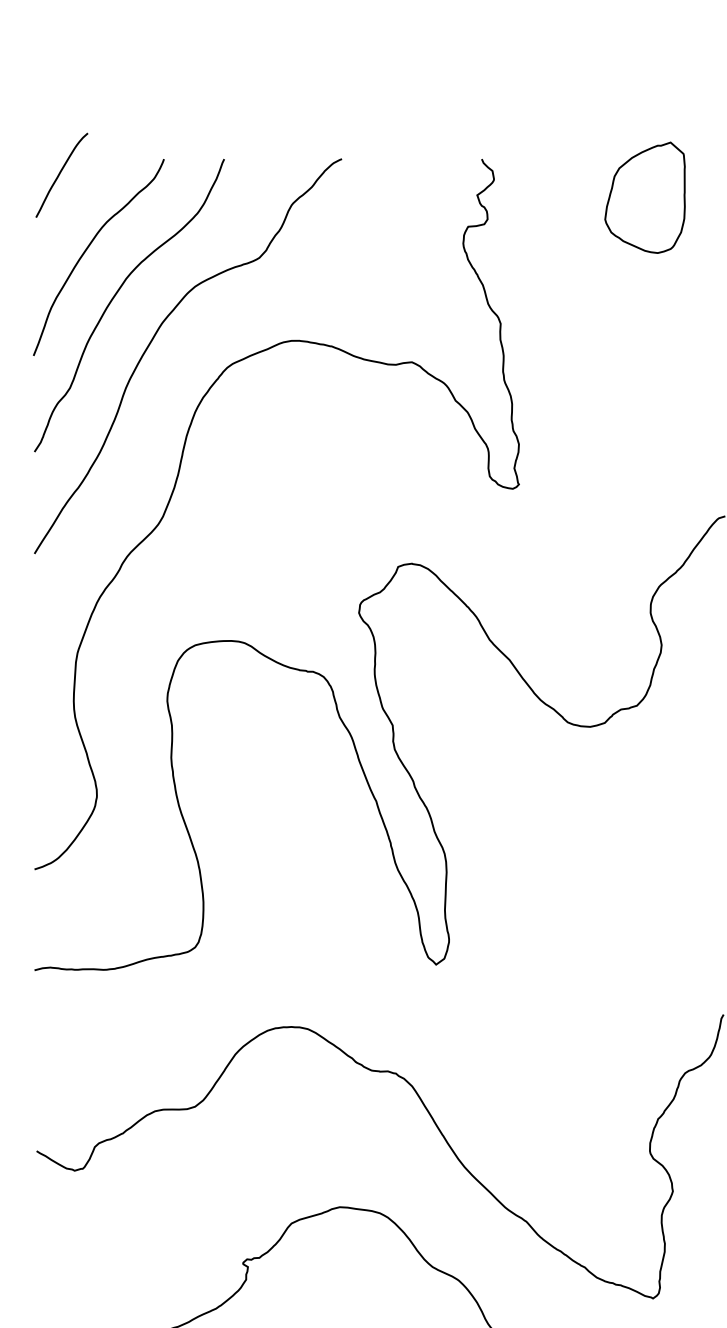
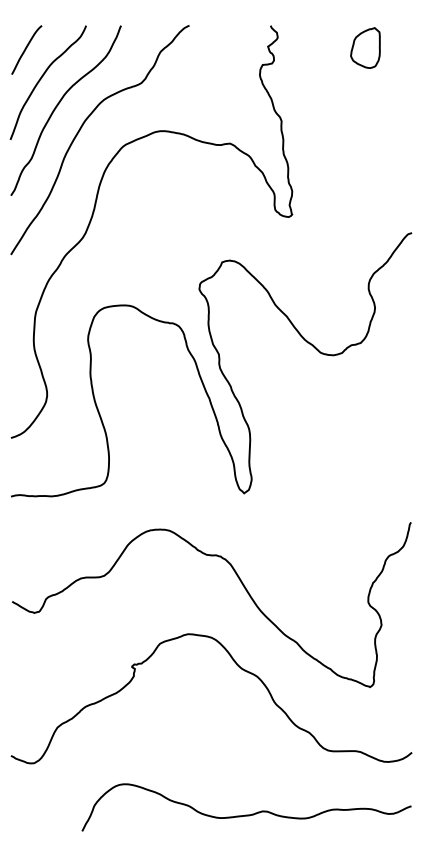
curve: (61, 174) -> (26, 49), moved
part: (645, 196) -> (365, 47), size x0.62

